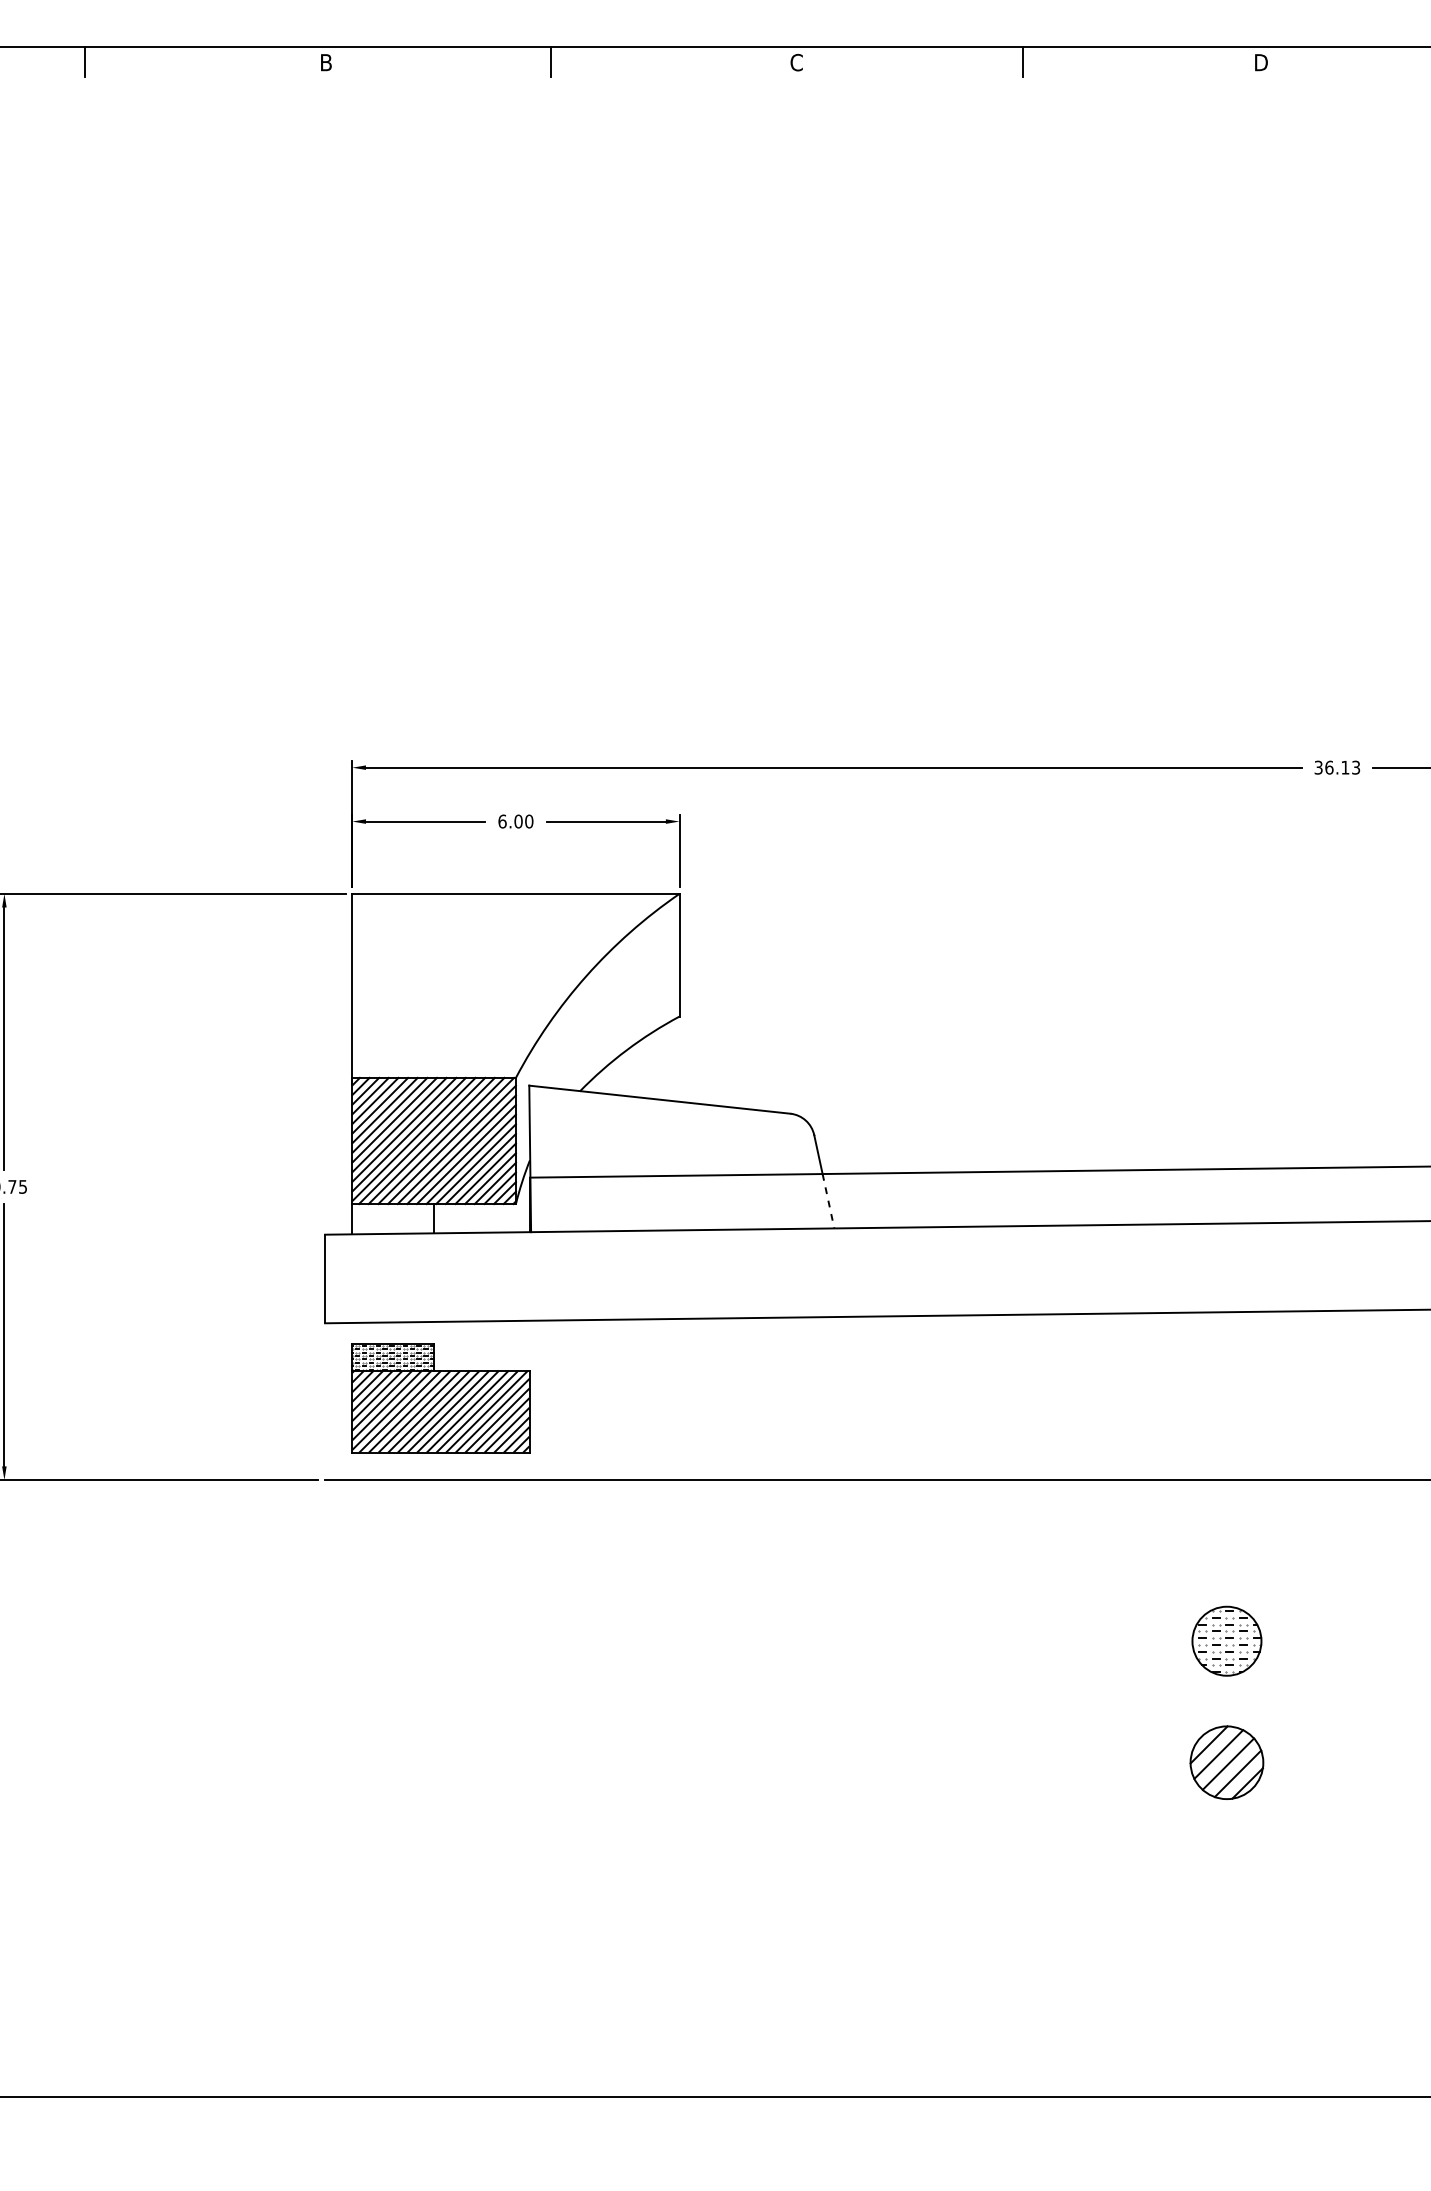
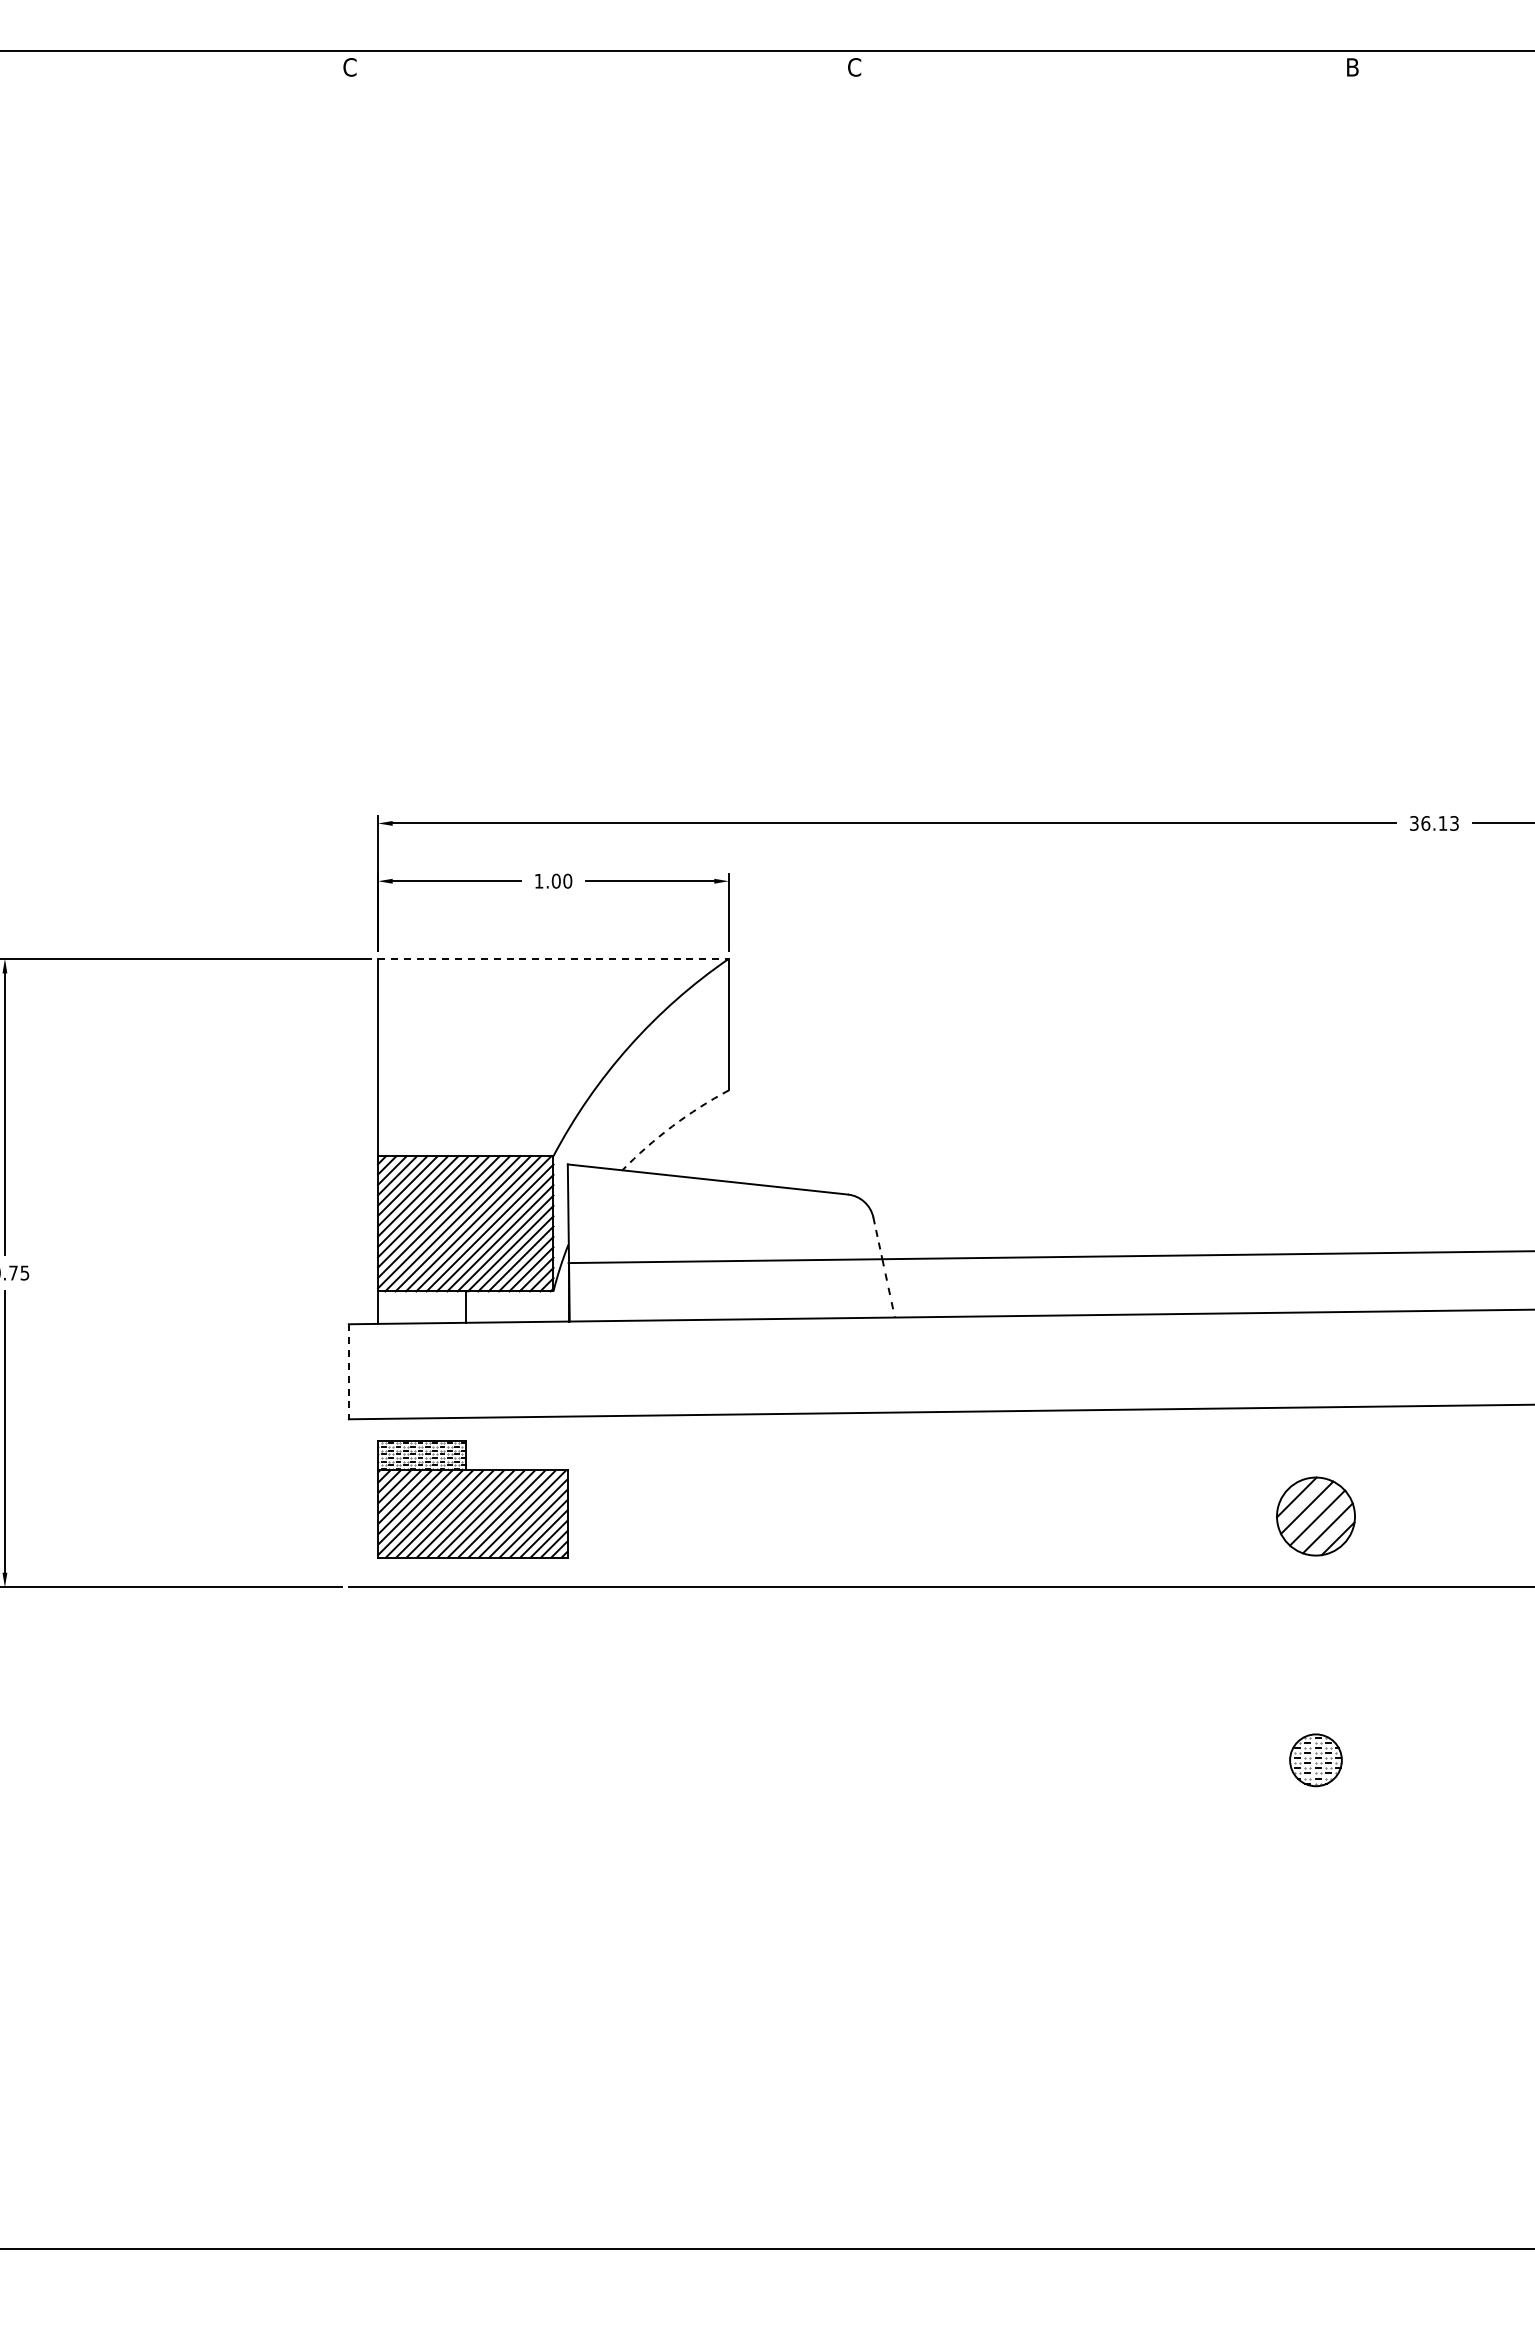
line: (85, 61) -> (91, 66), removed
line: (551, 61) -> (591, 66), removed
line: (1023, 61) -> (1097, 66), removed
text: (325, 62) -> (349, 67), B -> C
text: (1261, 62) -> (1352, 67), D -> B
text: (501, 820) -> (538, 880), 6.00 -> 1.00
line: (515, 893) -> (553, 958), solid -> dashed
arc: (626, 1050) -> (672, 1126), solid -> dashed
line: (818, 1154) -> (877, 1238), solid -> dashed
line: (324, 1278) -> (348, 1371), solid -> dashed
part: (1226, 1641) -> (1315, 1760), size x0.7
part: (1226, 1762) -> (1315, 1516), moved

